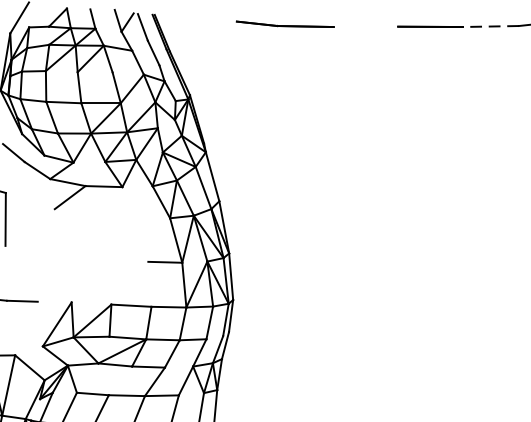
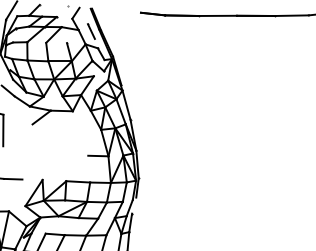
line: (365, 26) -> (217, 15), added
line: (491, 26) -> (292, 15), dashed -> solid

